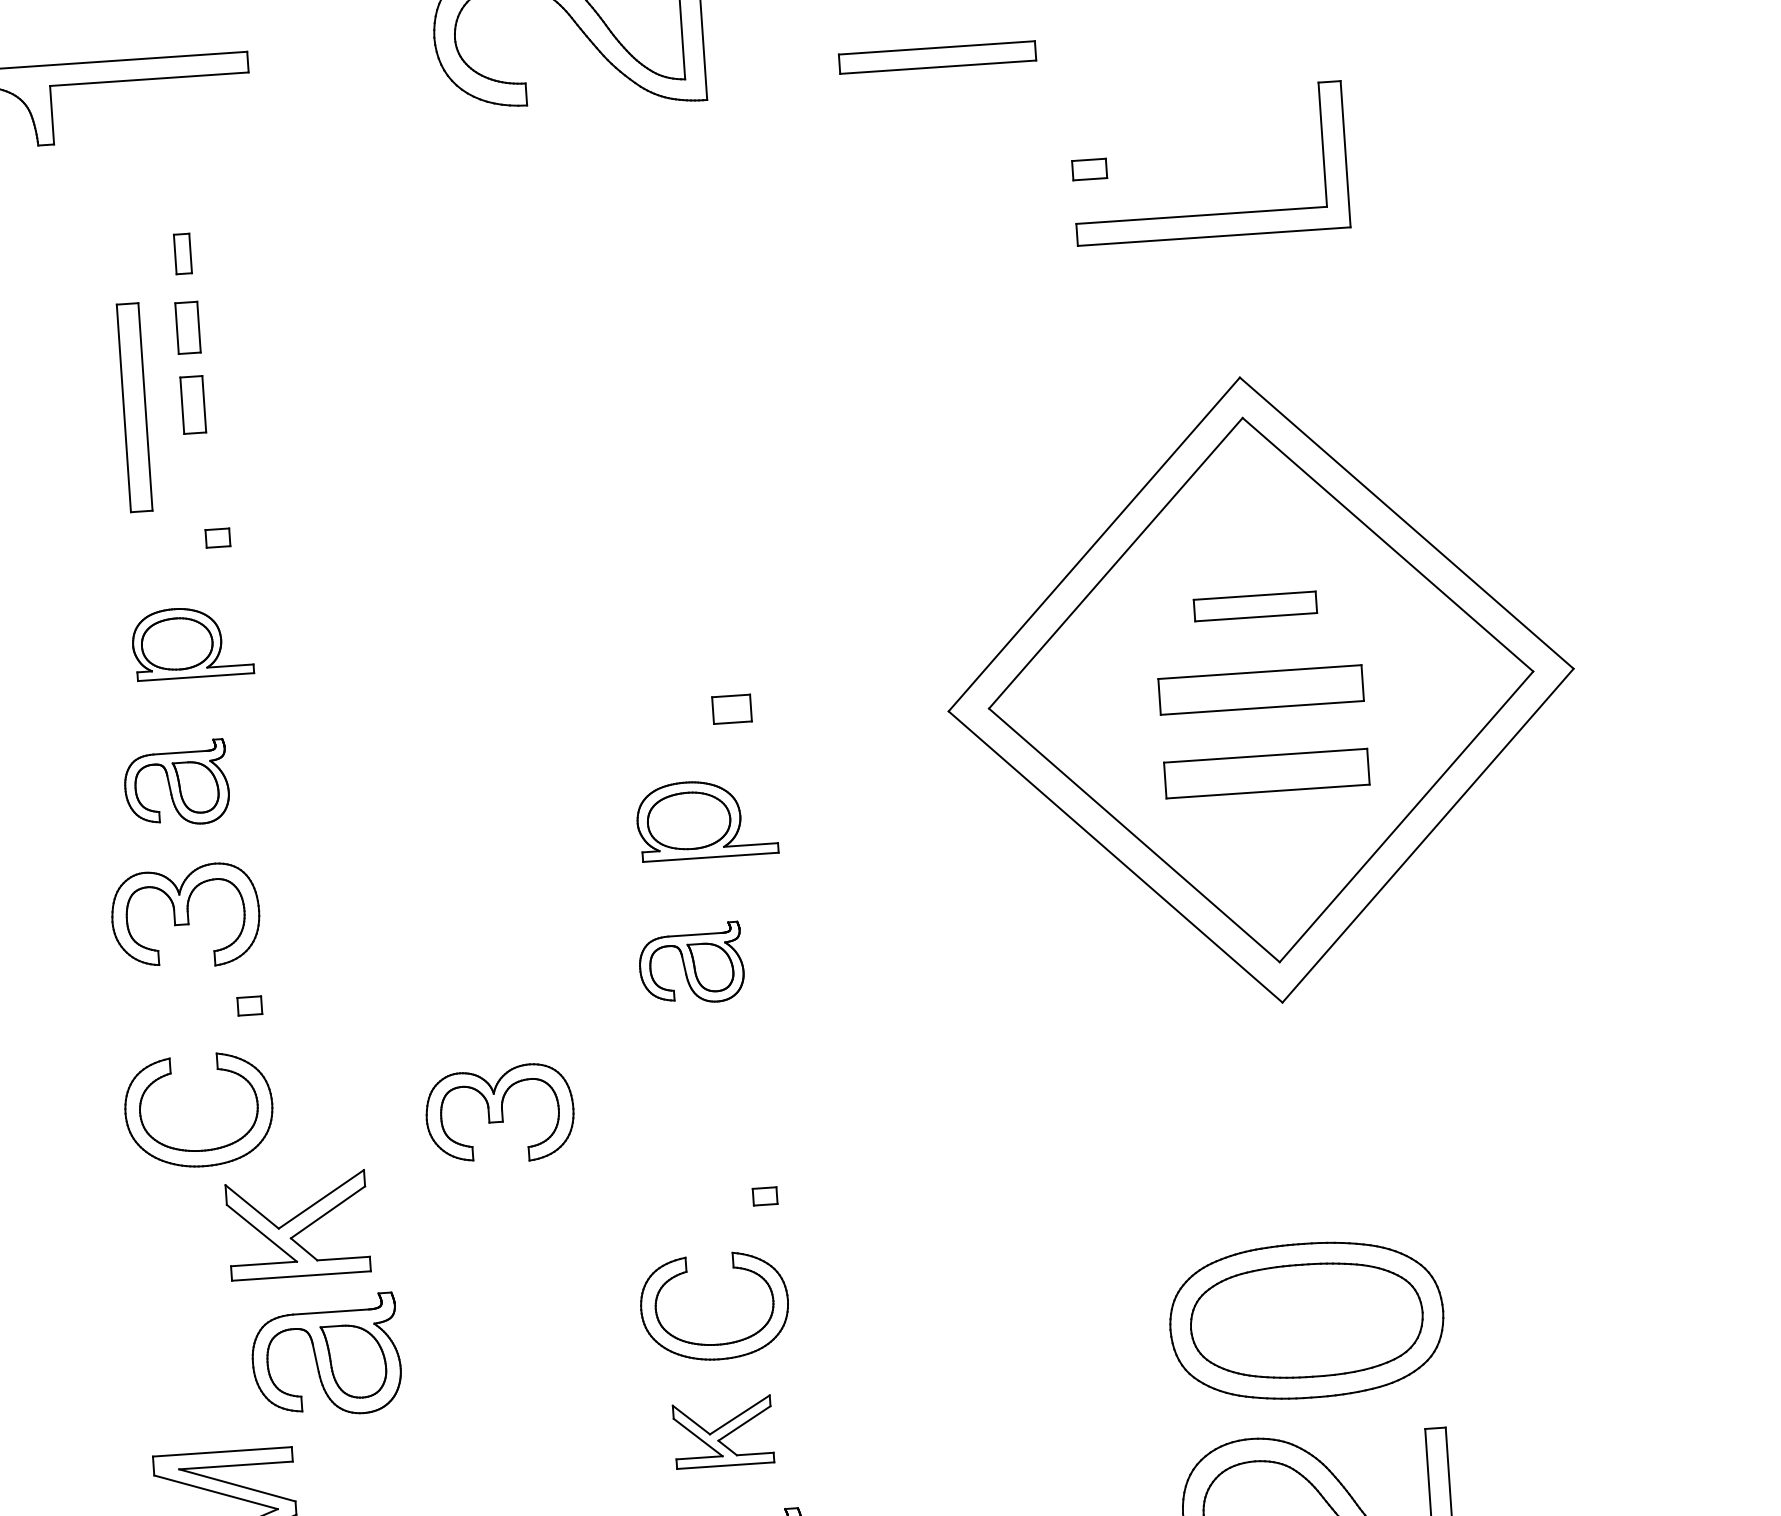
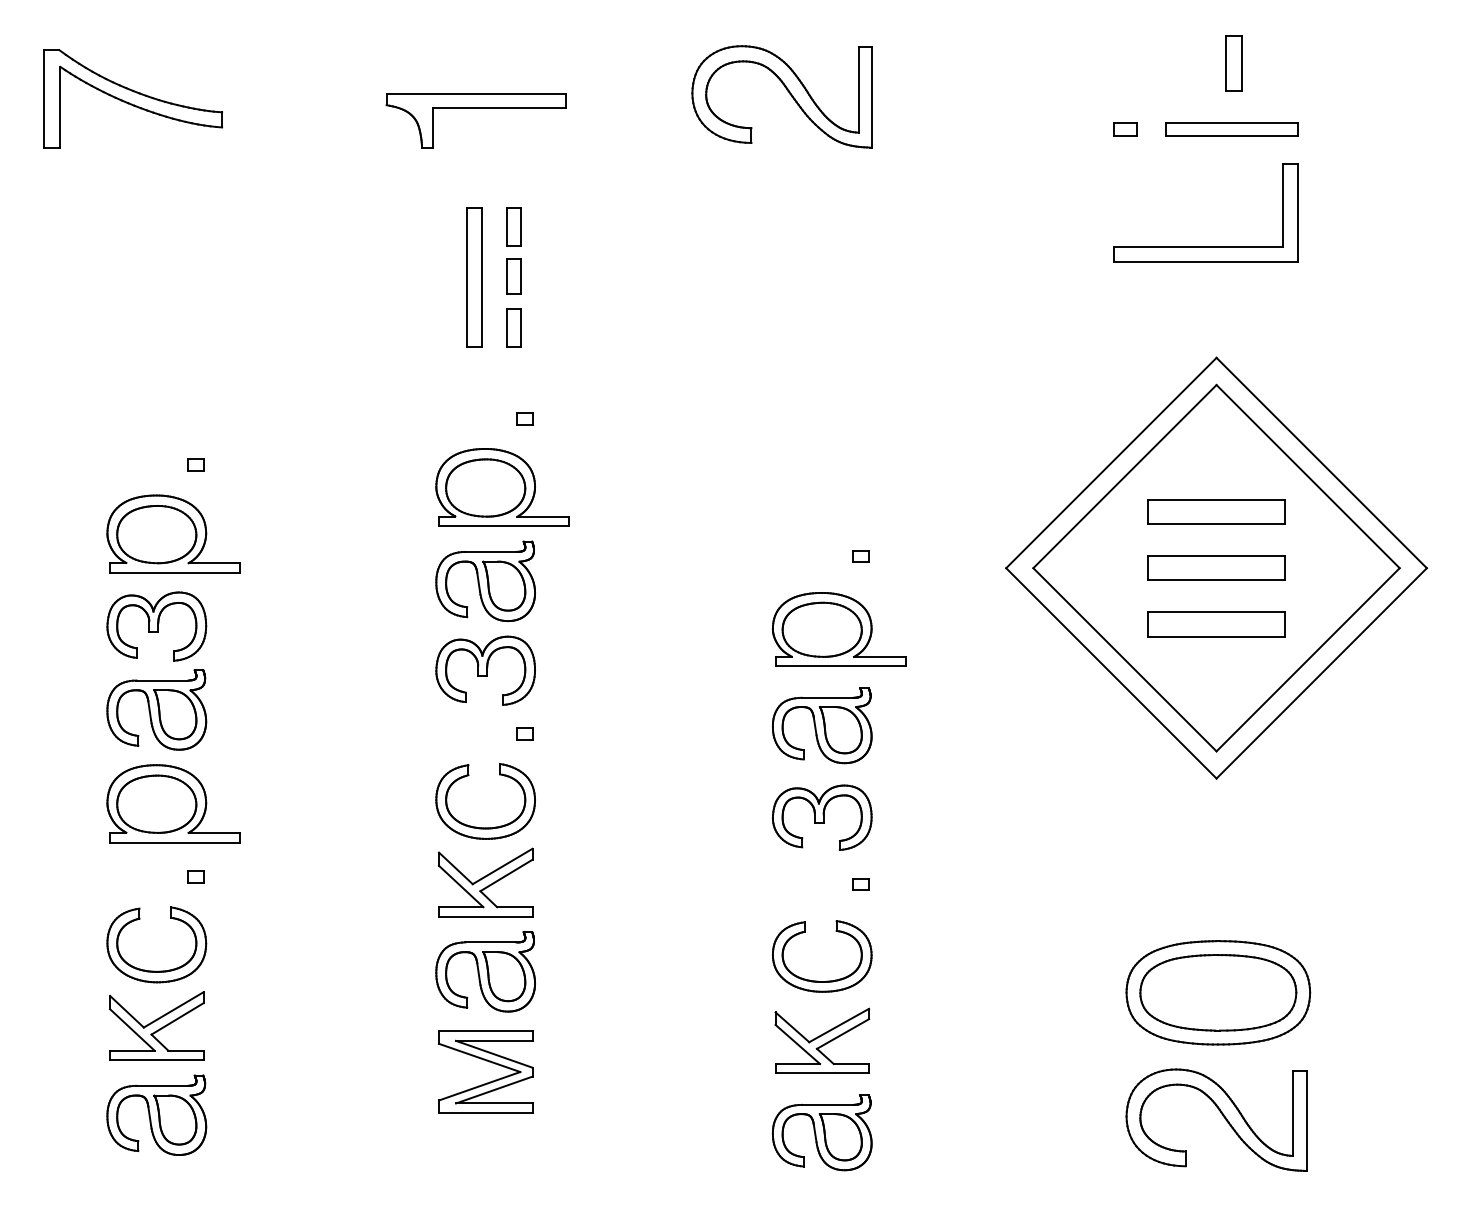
part: (937, 57) -> (1231, 129), moved
part: (1089, 169) -> (1125, 129), moved
part: (182, 253) -> (513, 226), size x1.43
part: (134, 407) -> (474, 277), moved
part: (1255, 605) -> (1216, 511), size x1.67
part: (192, 642) -> (502, 487), size x1.67
part: (731, 708) -> (860, 556), size x0.62
part: (176, 783) -> (485, 581), size x1.43
part: (705, 819) -> (838, 629), size x1.43
part: (691, 963) -> (822, 725), size x1.43
part: (500, 1114) -> (822, 817), moved
part: (297, 1224) -> (485, 882), moved
part: (325, 1355) -> (485, 971), moved
part: (723, 1431) -> (822, 1040), size x1.43

